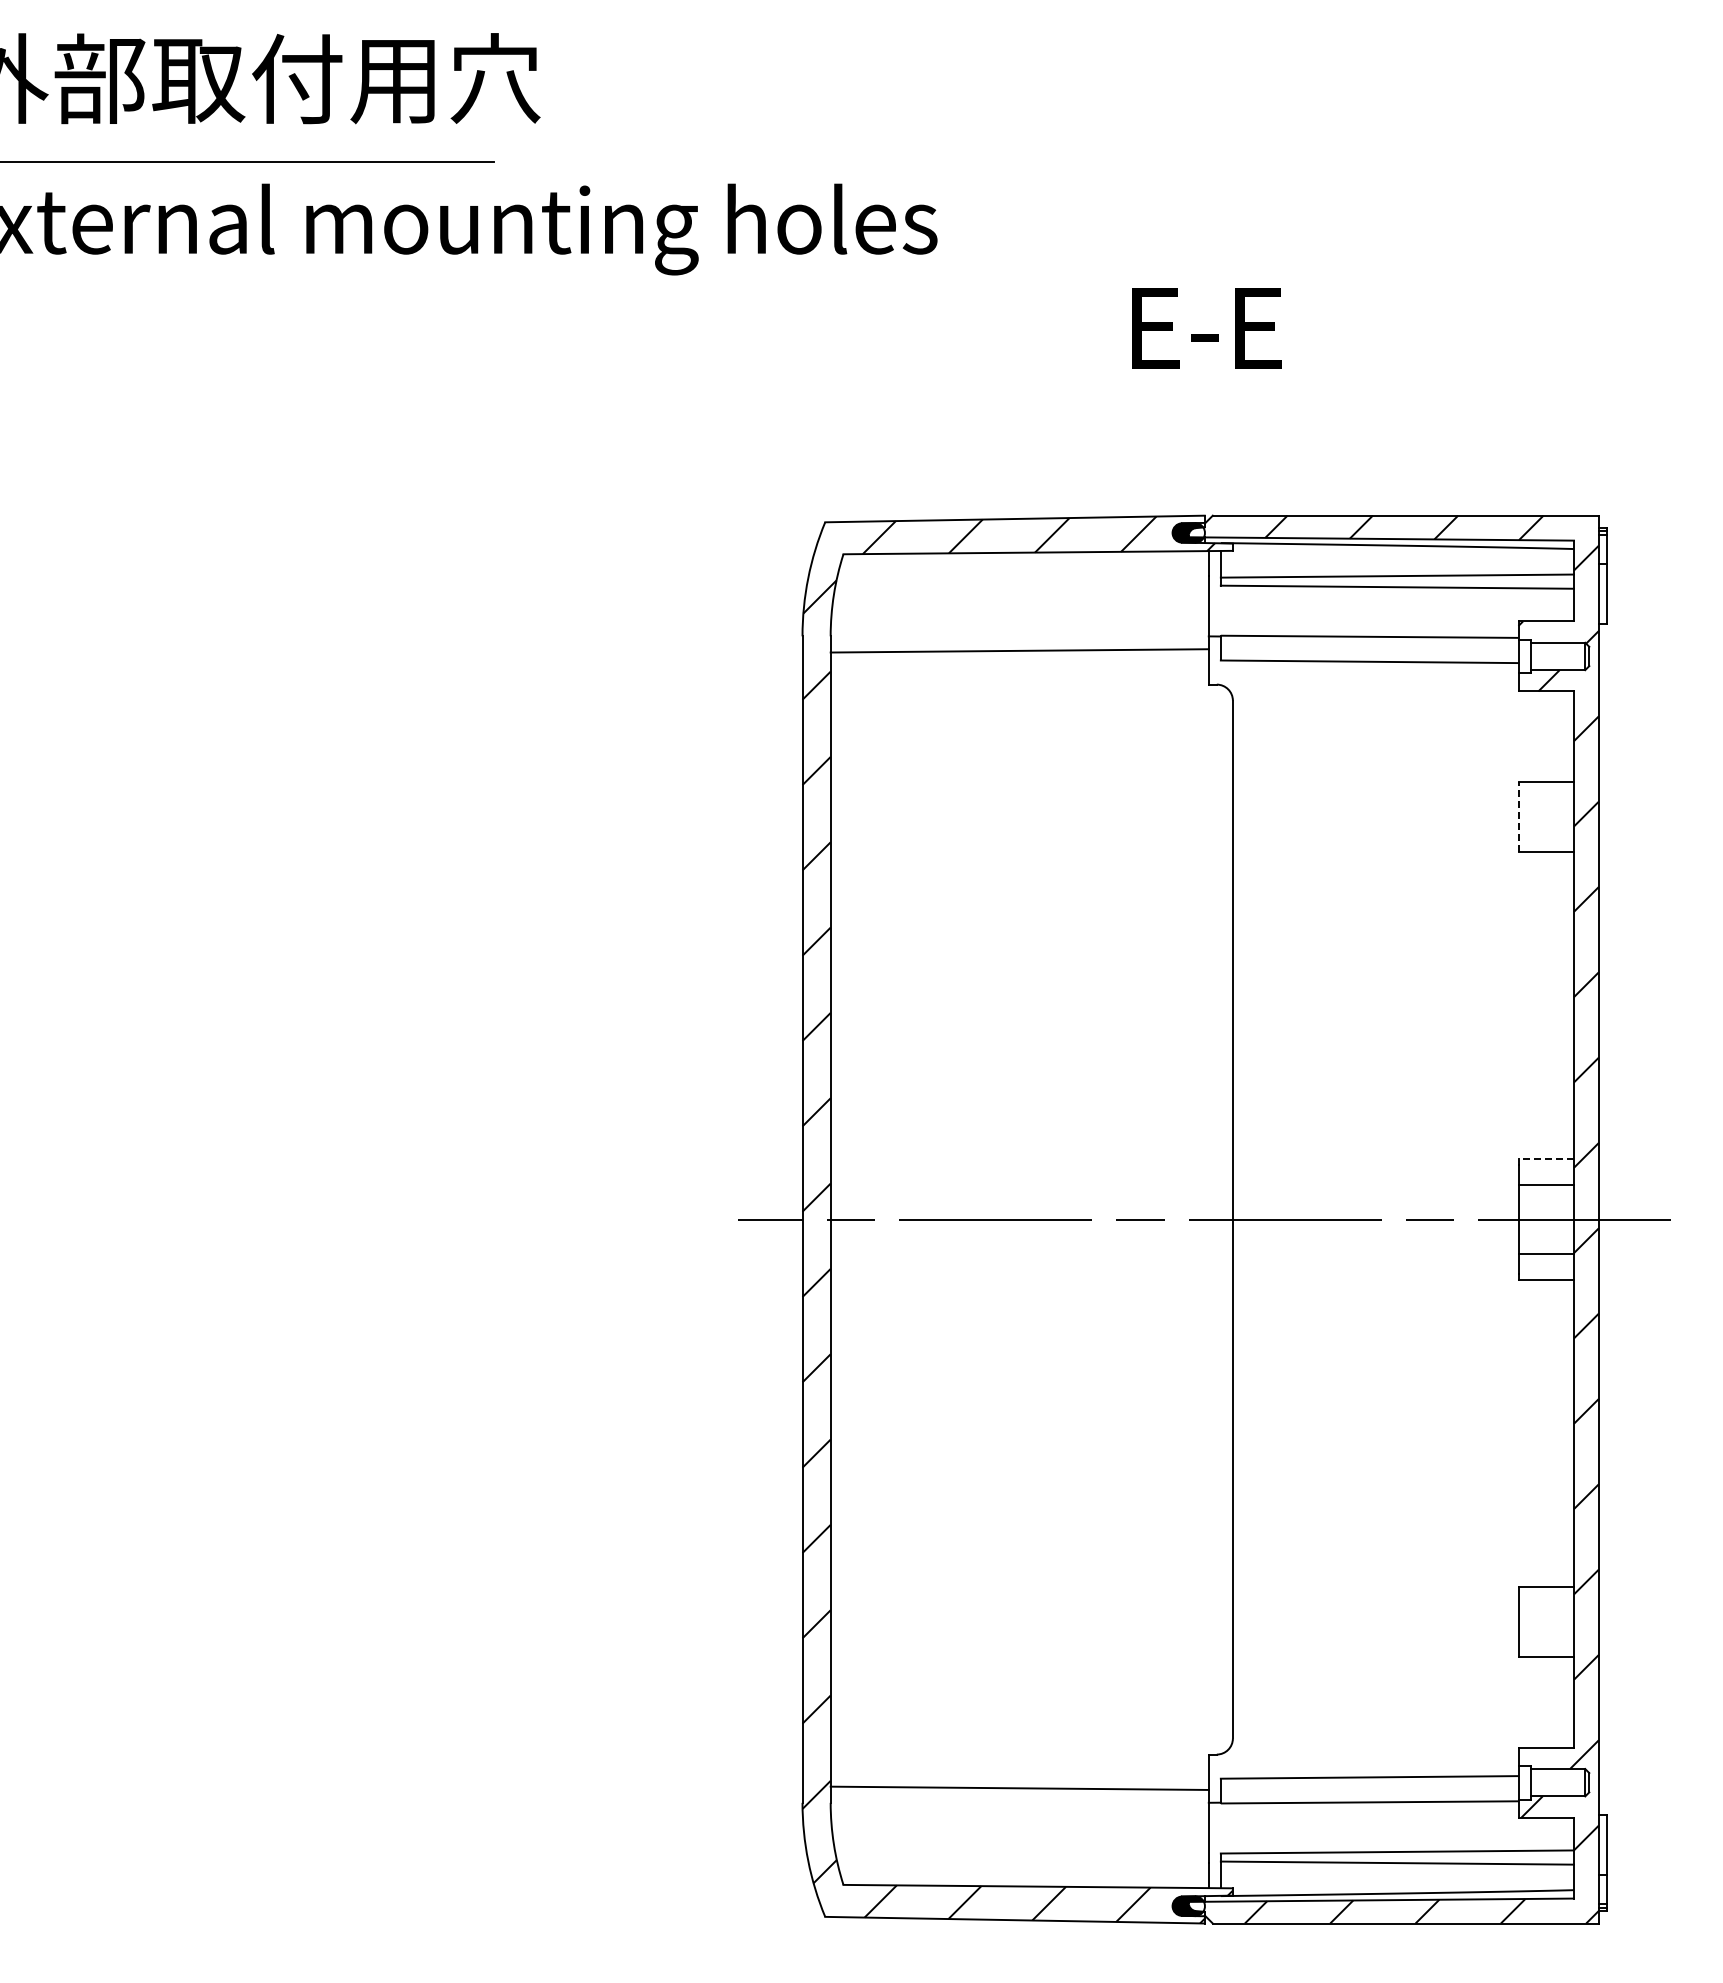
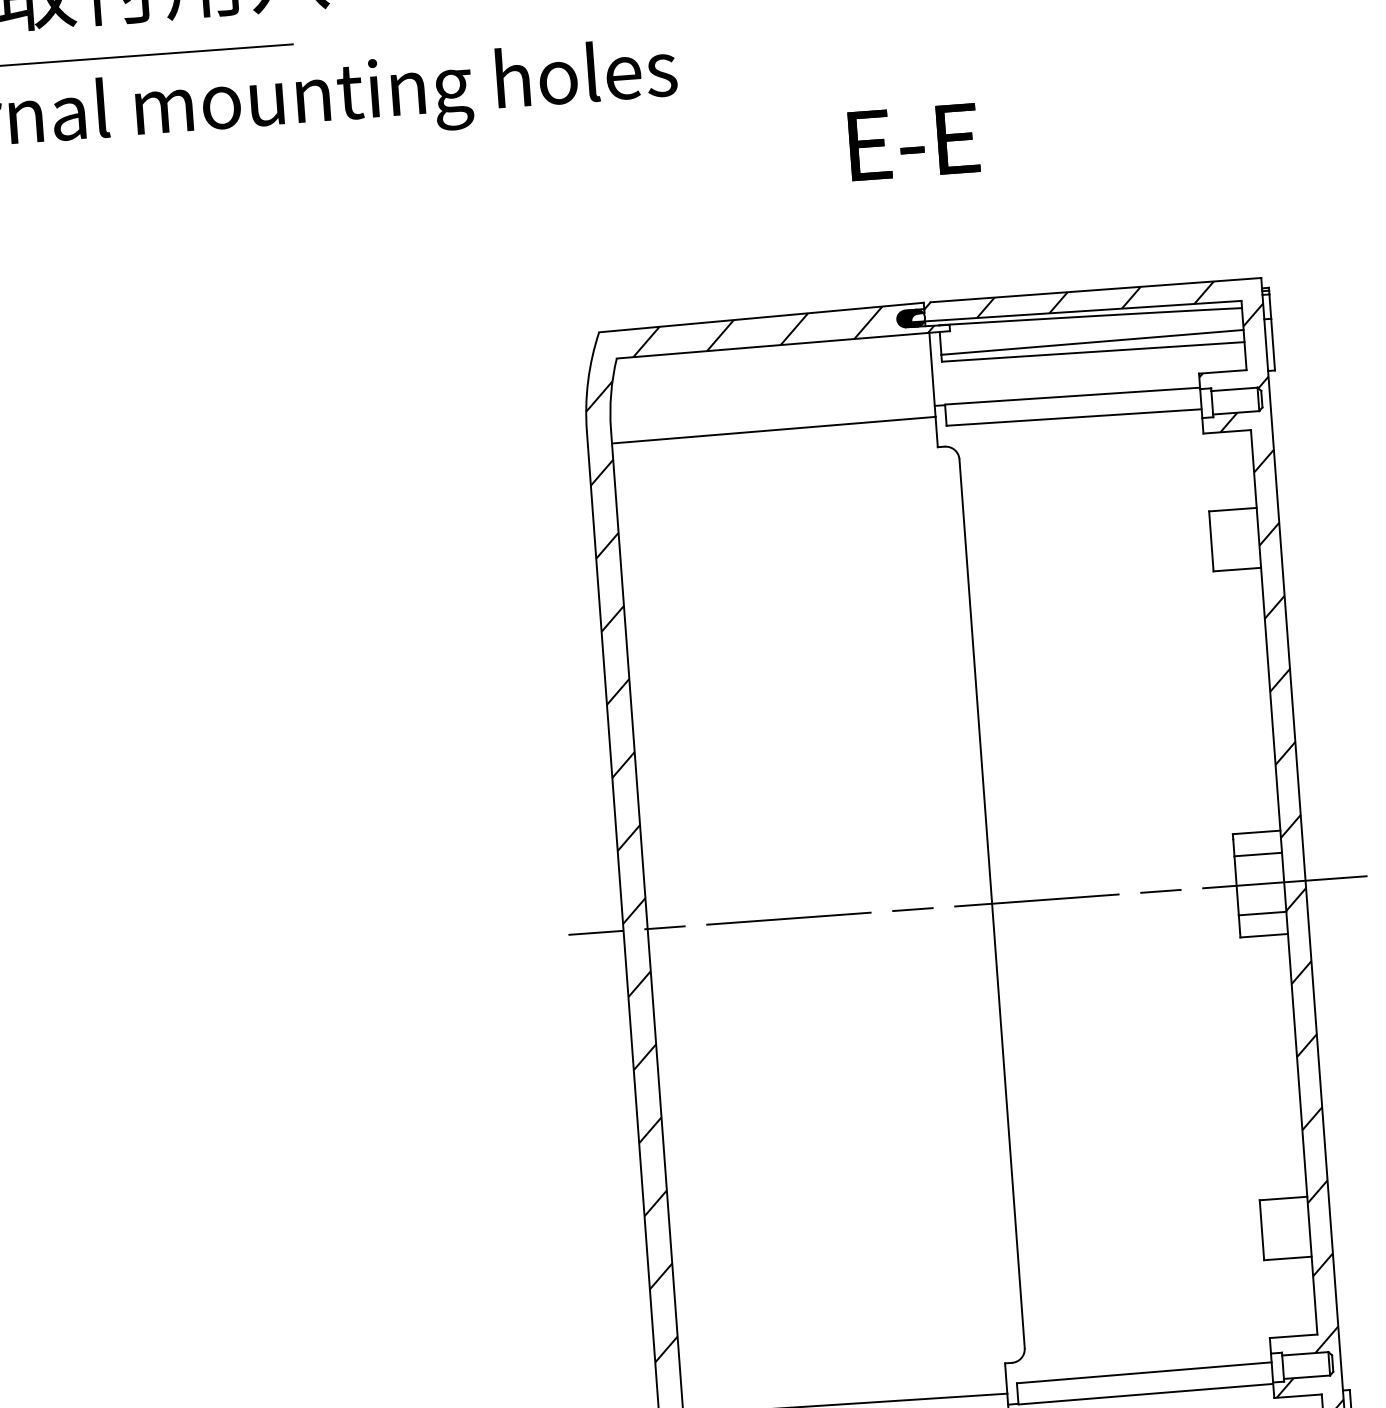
line: (1518, 817) -> (1211, 541), dashed -> solid
line: (1546, 1159) -> (1256, 832), dashed -> solid

